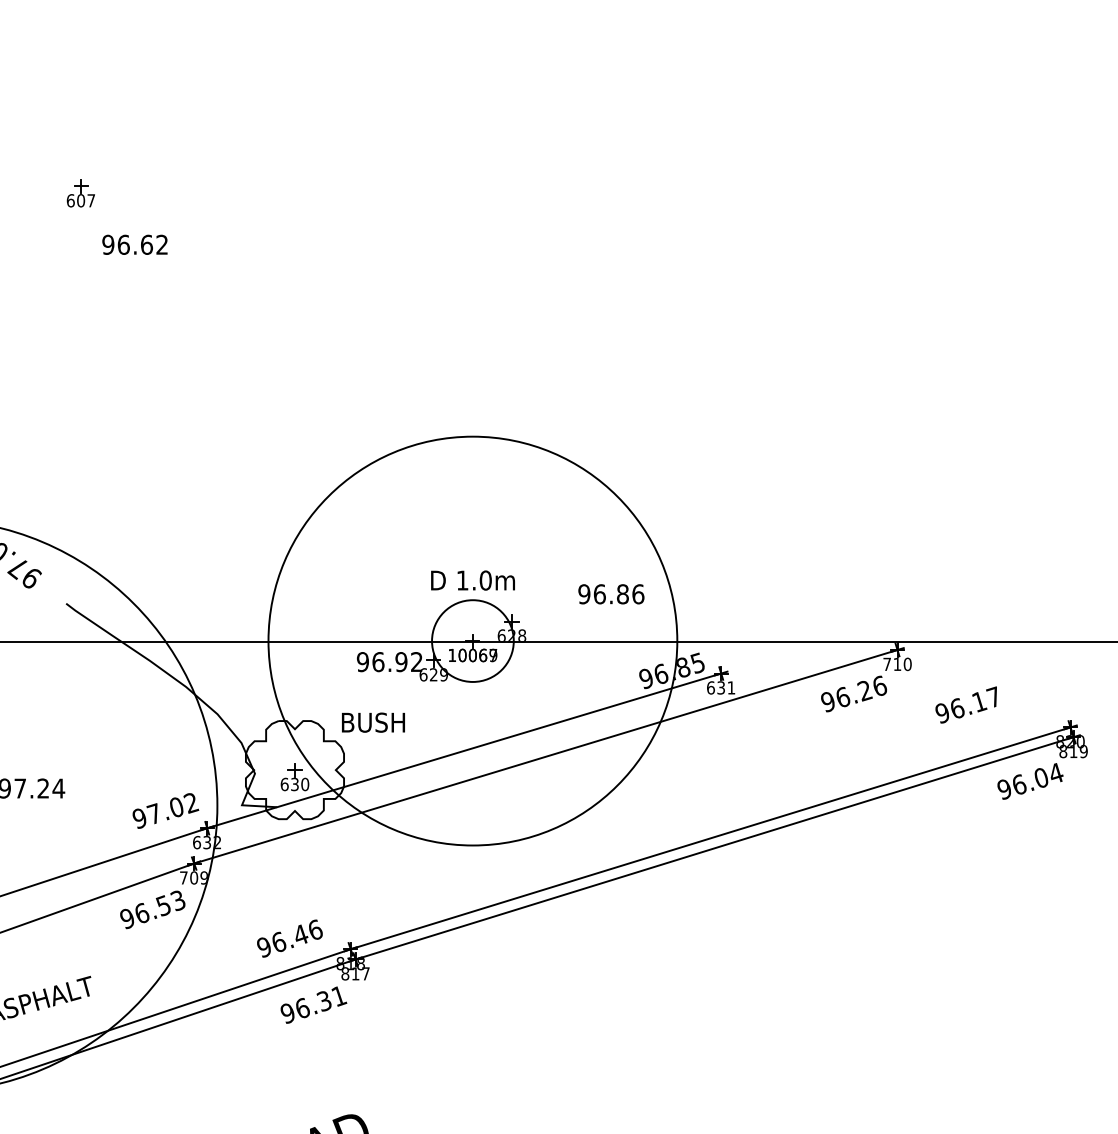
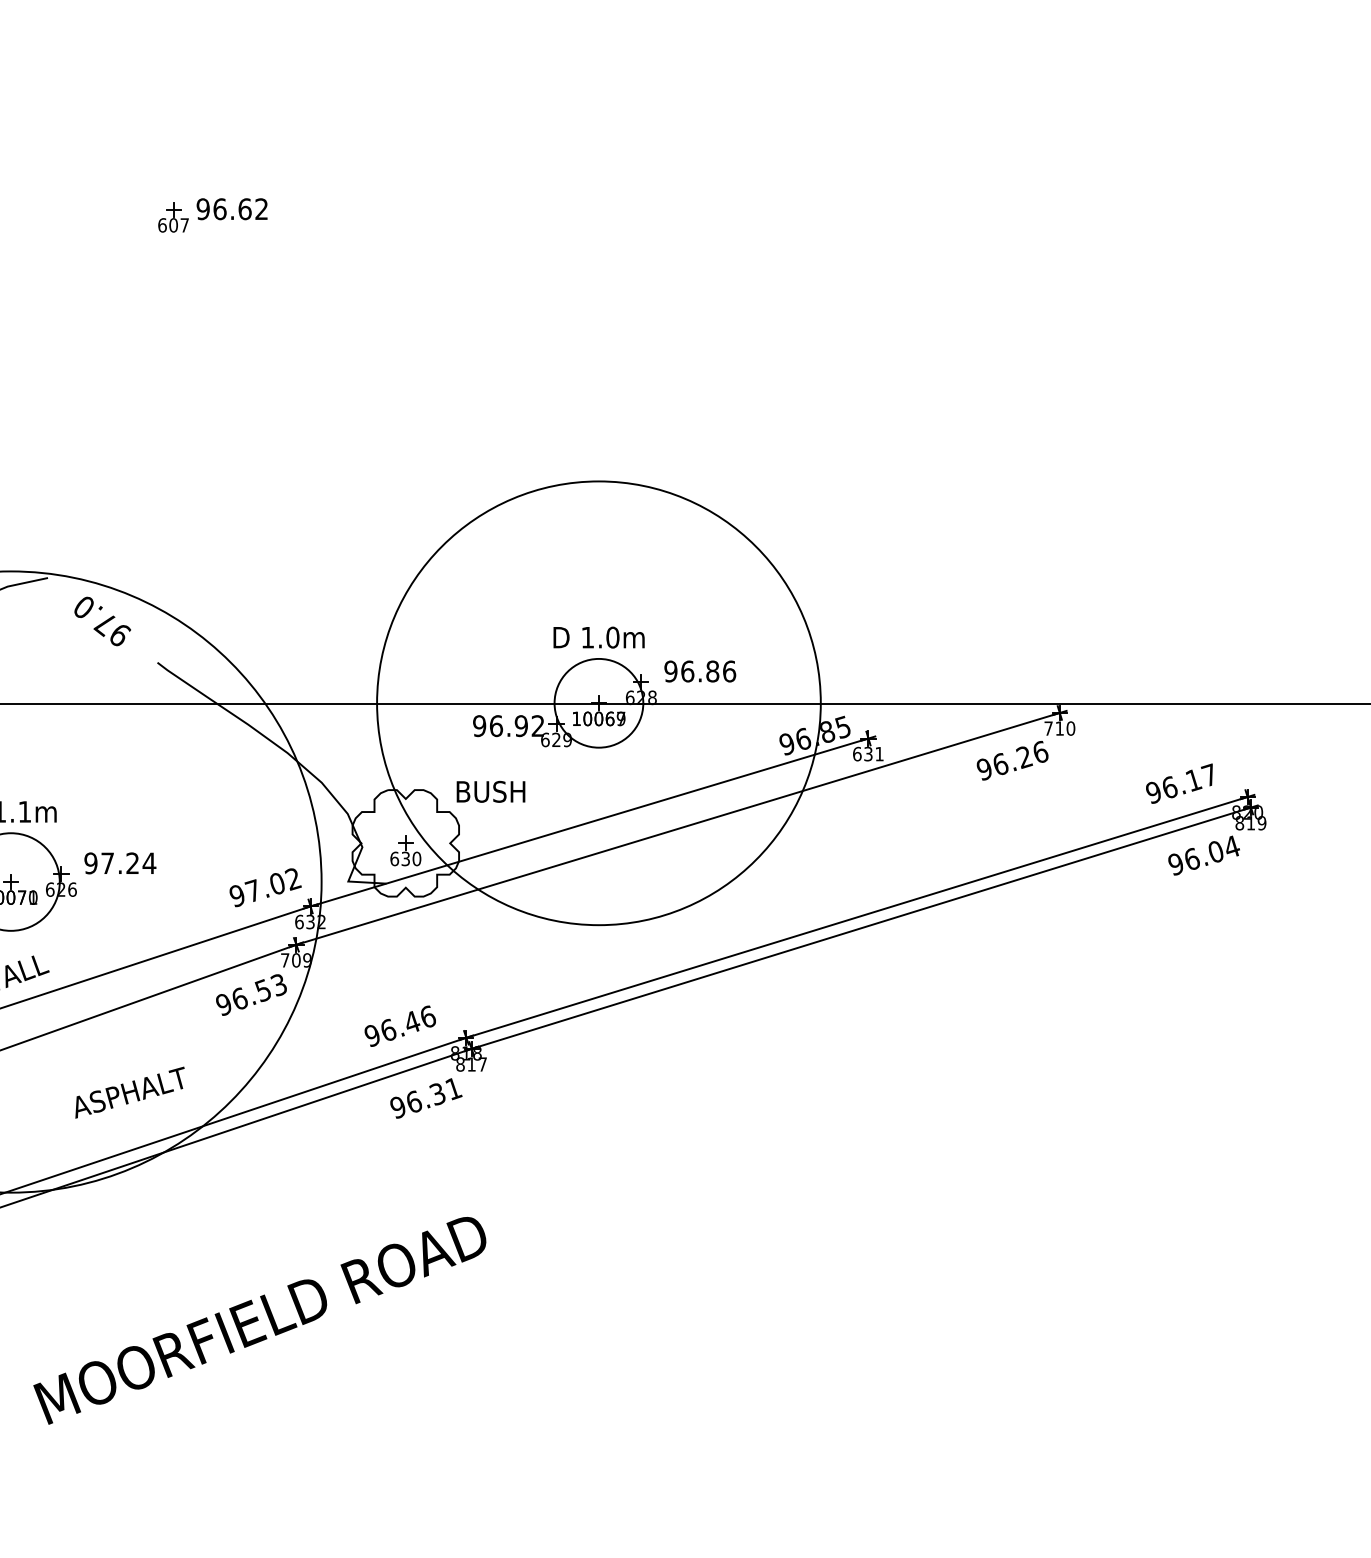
text: (134, 245) -> (231, 209), moved
text: (611, 594) -> (700, 671), moved
text: (966, 704) -> (1179, 783), moved

